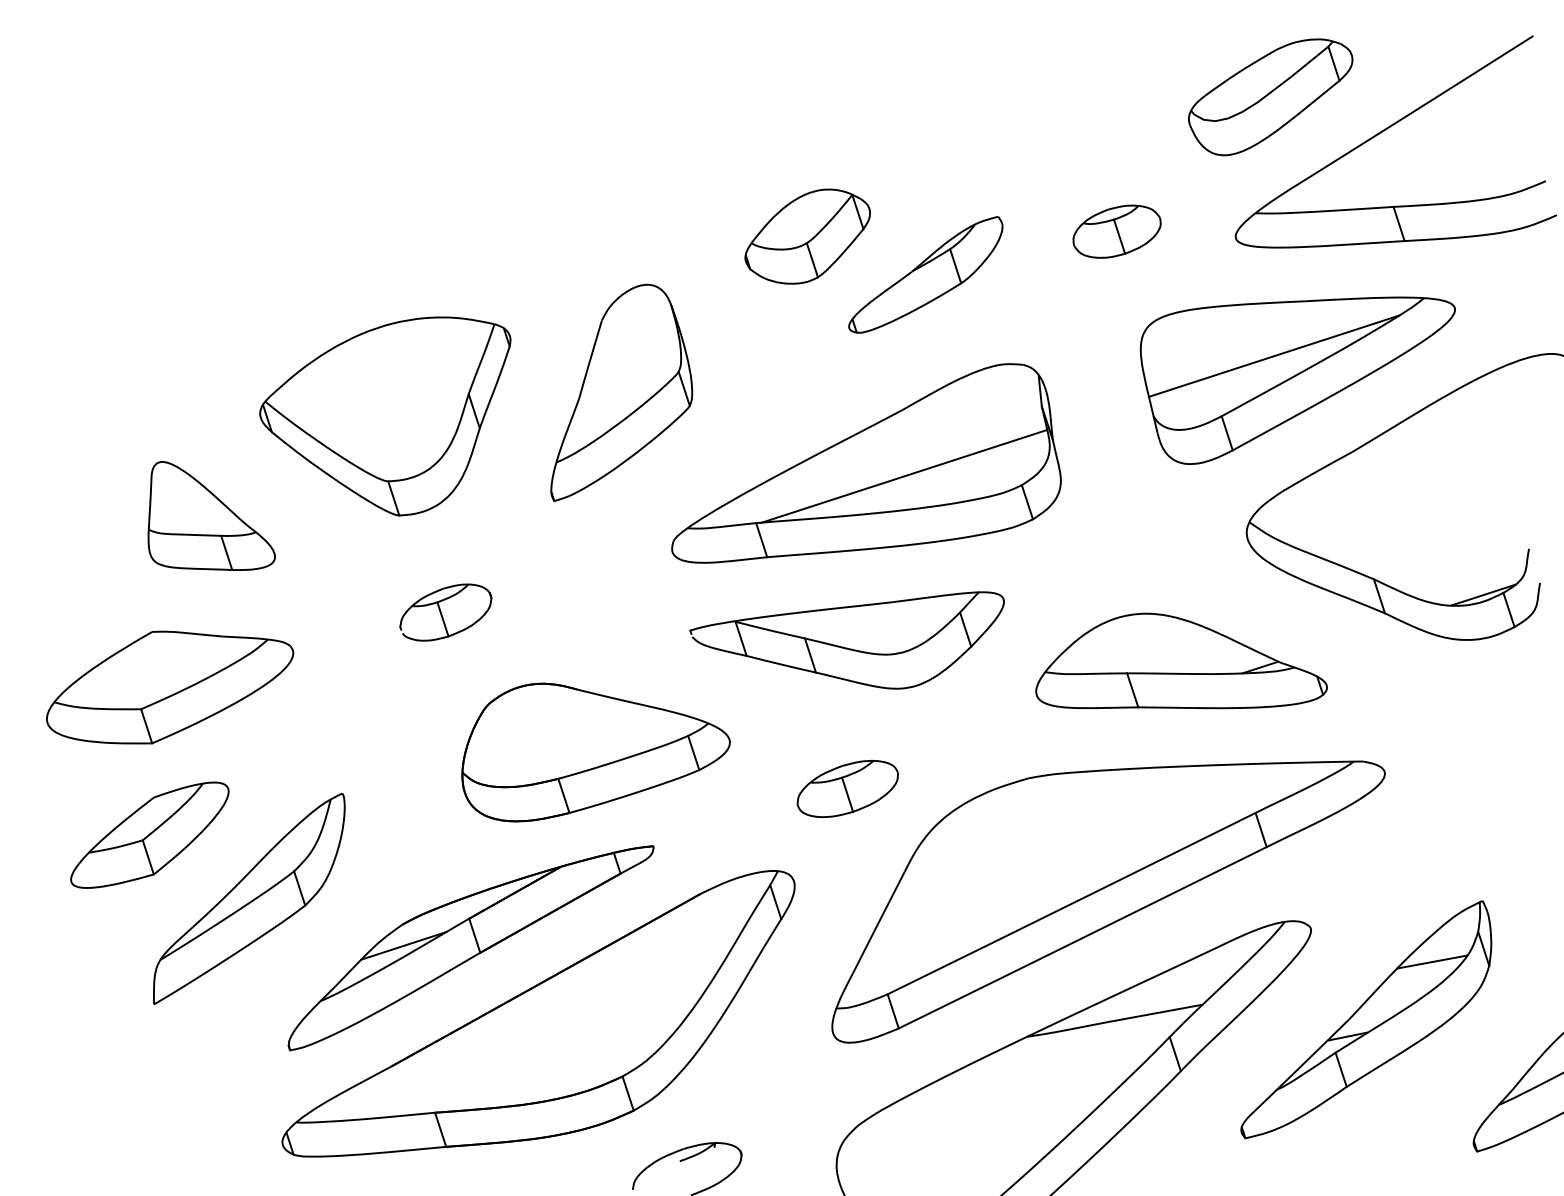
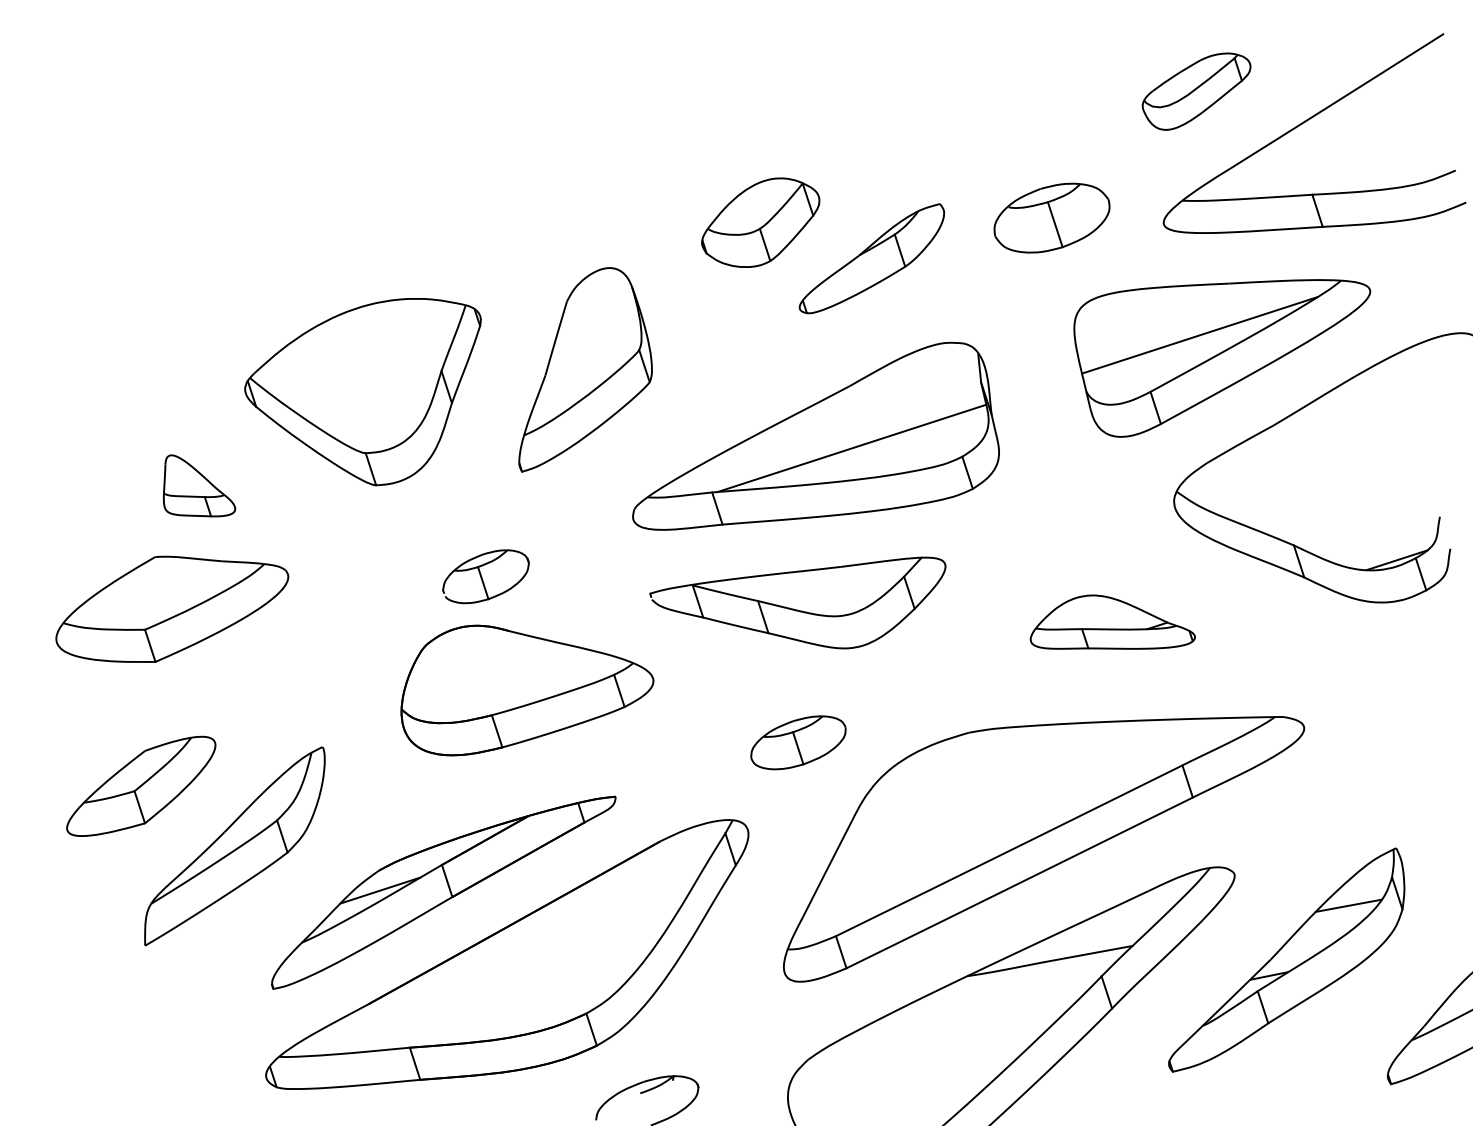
part: (1270, 97) -> (1196, 91), size x0.7
part: (1116, 231) -> (1051, 217), size x1.4
part: (211, 515) -> (199, 485), size x0.6
part: (445, 612) -> (485, 576), moved
part: (1181, 660) -> (1112, 621), size x0.6
part: (170, 686) -> (172, 608), moved
part: (596, 752) -> (527, 690), moved

